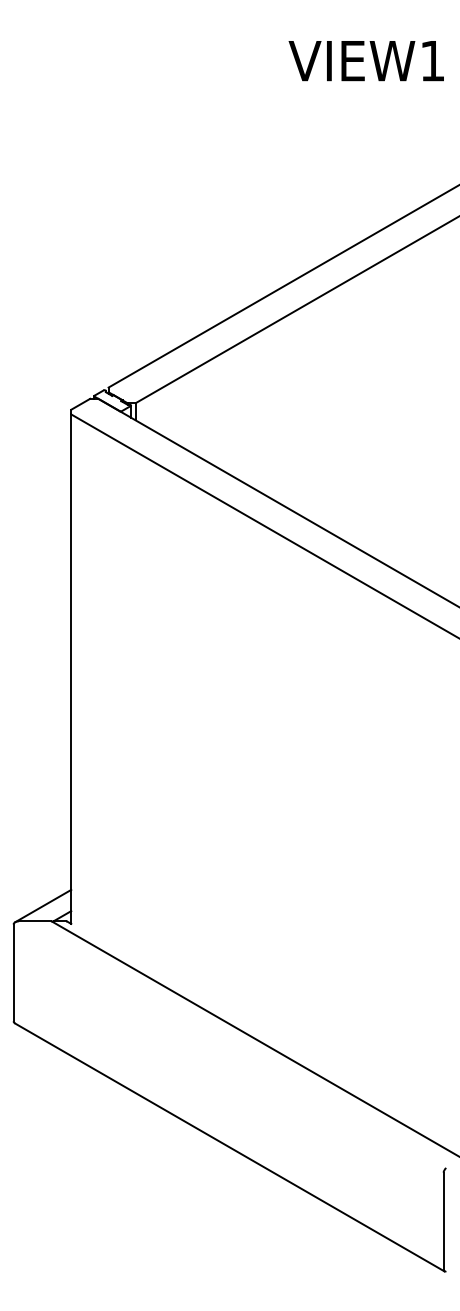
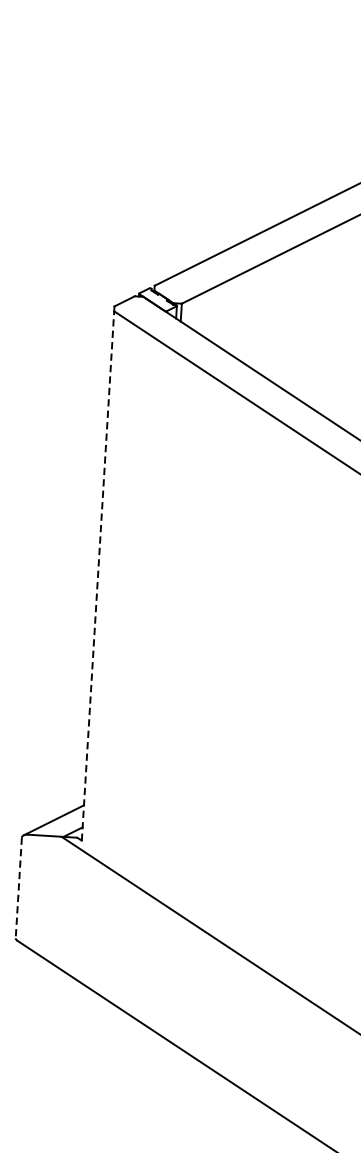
line: (71, 669) -> (98, 576), solid -> dashed
line: (13, 973) -> (18, 888), solid -> dashed

